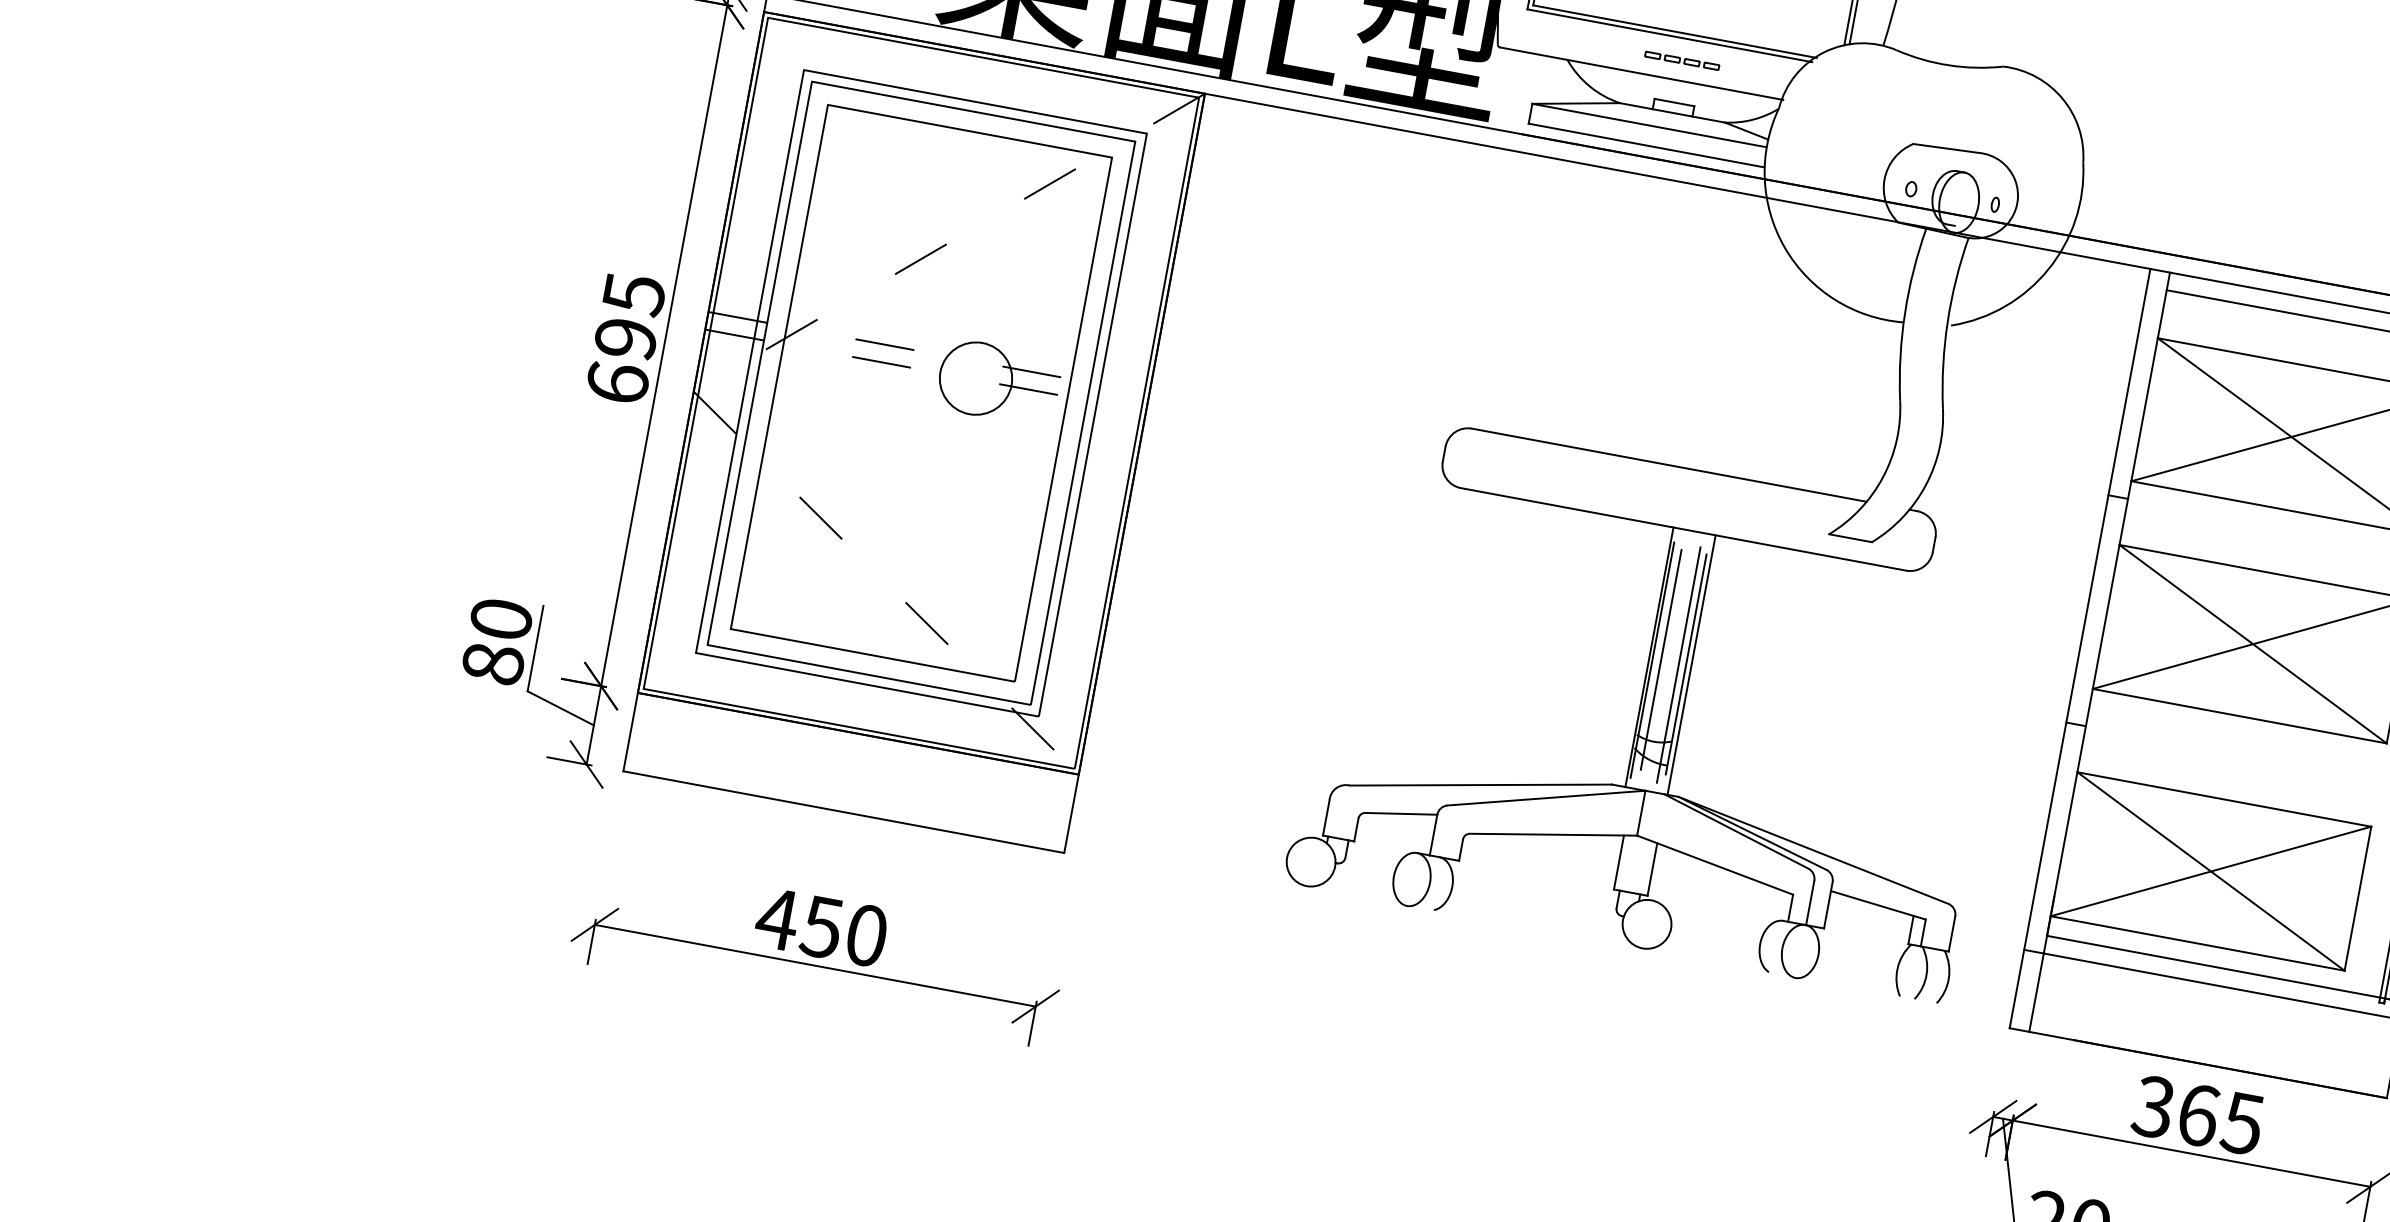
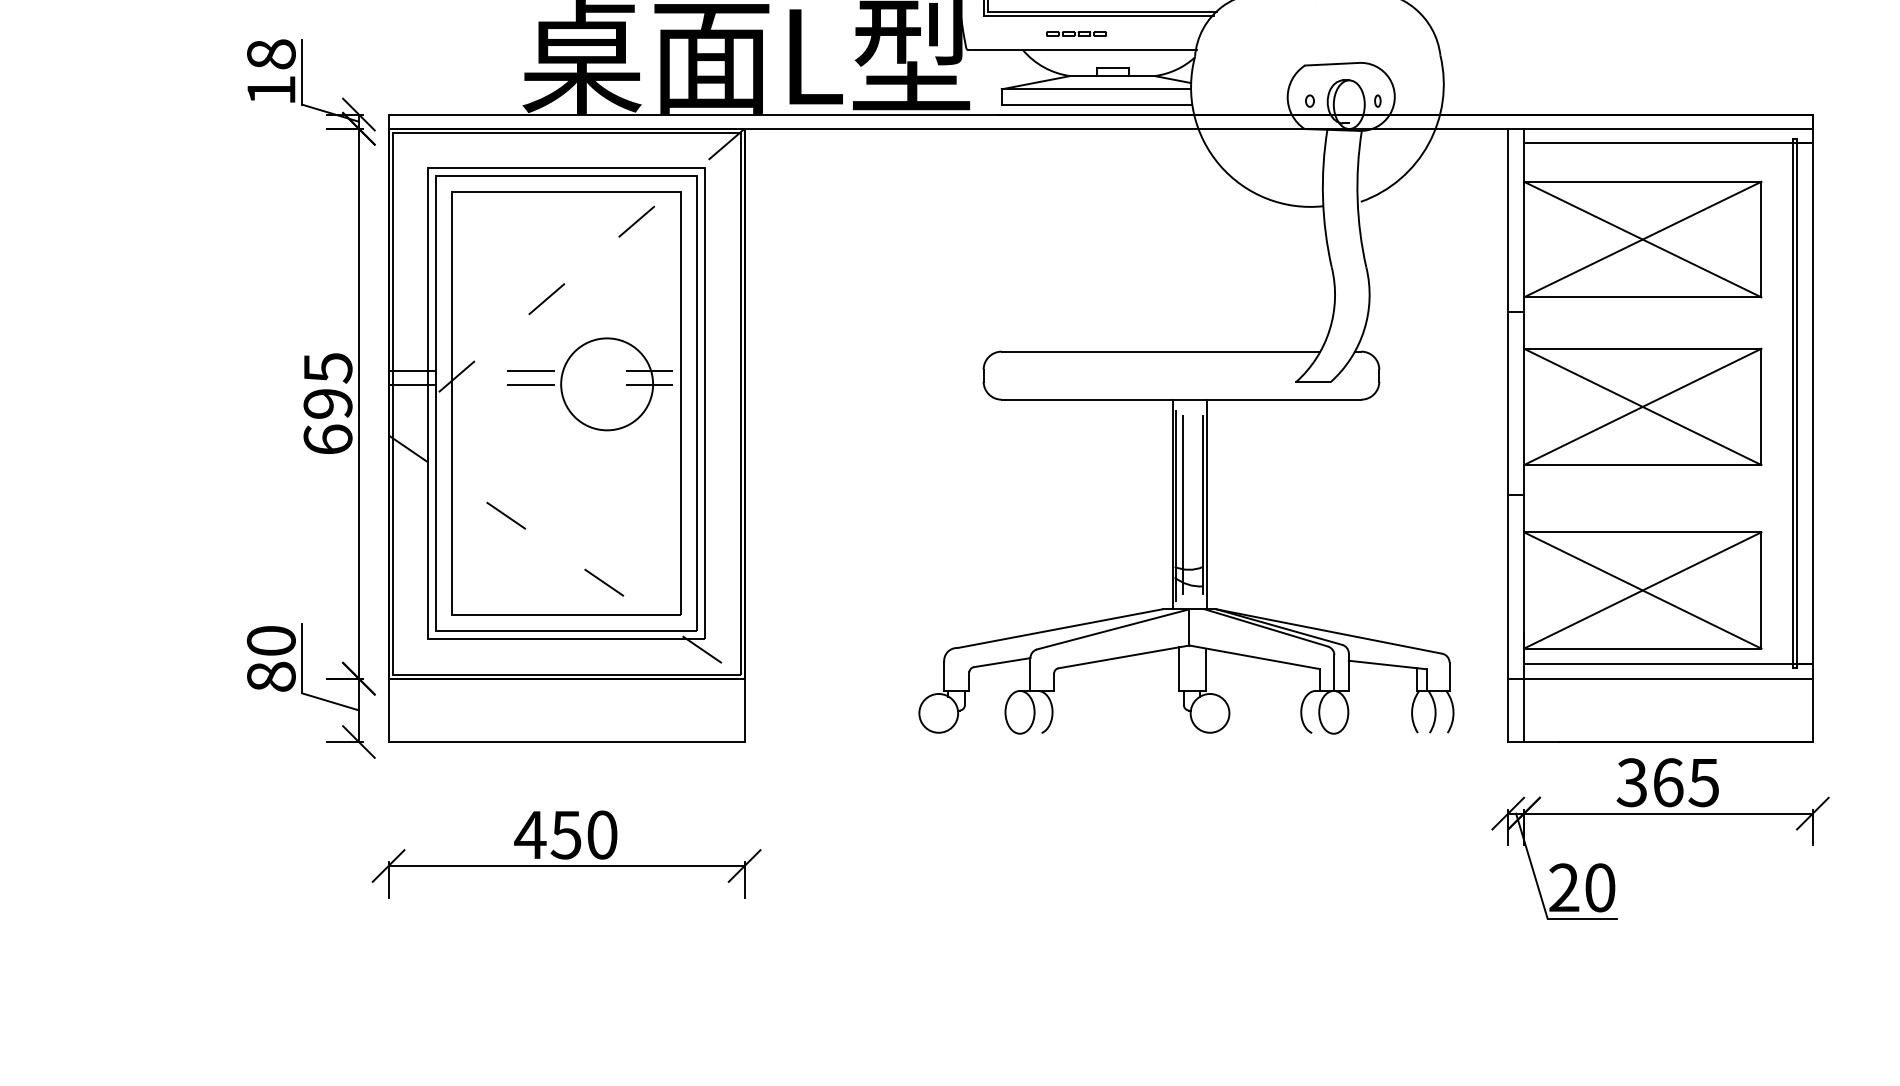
part: (1682, 60) -> (1076, 33), moved
circle: (975, 378) -> (606, 384), size x1.6
line: (1678, 665) -> (1197, 506), removed

